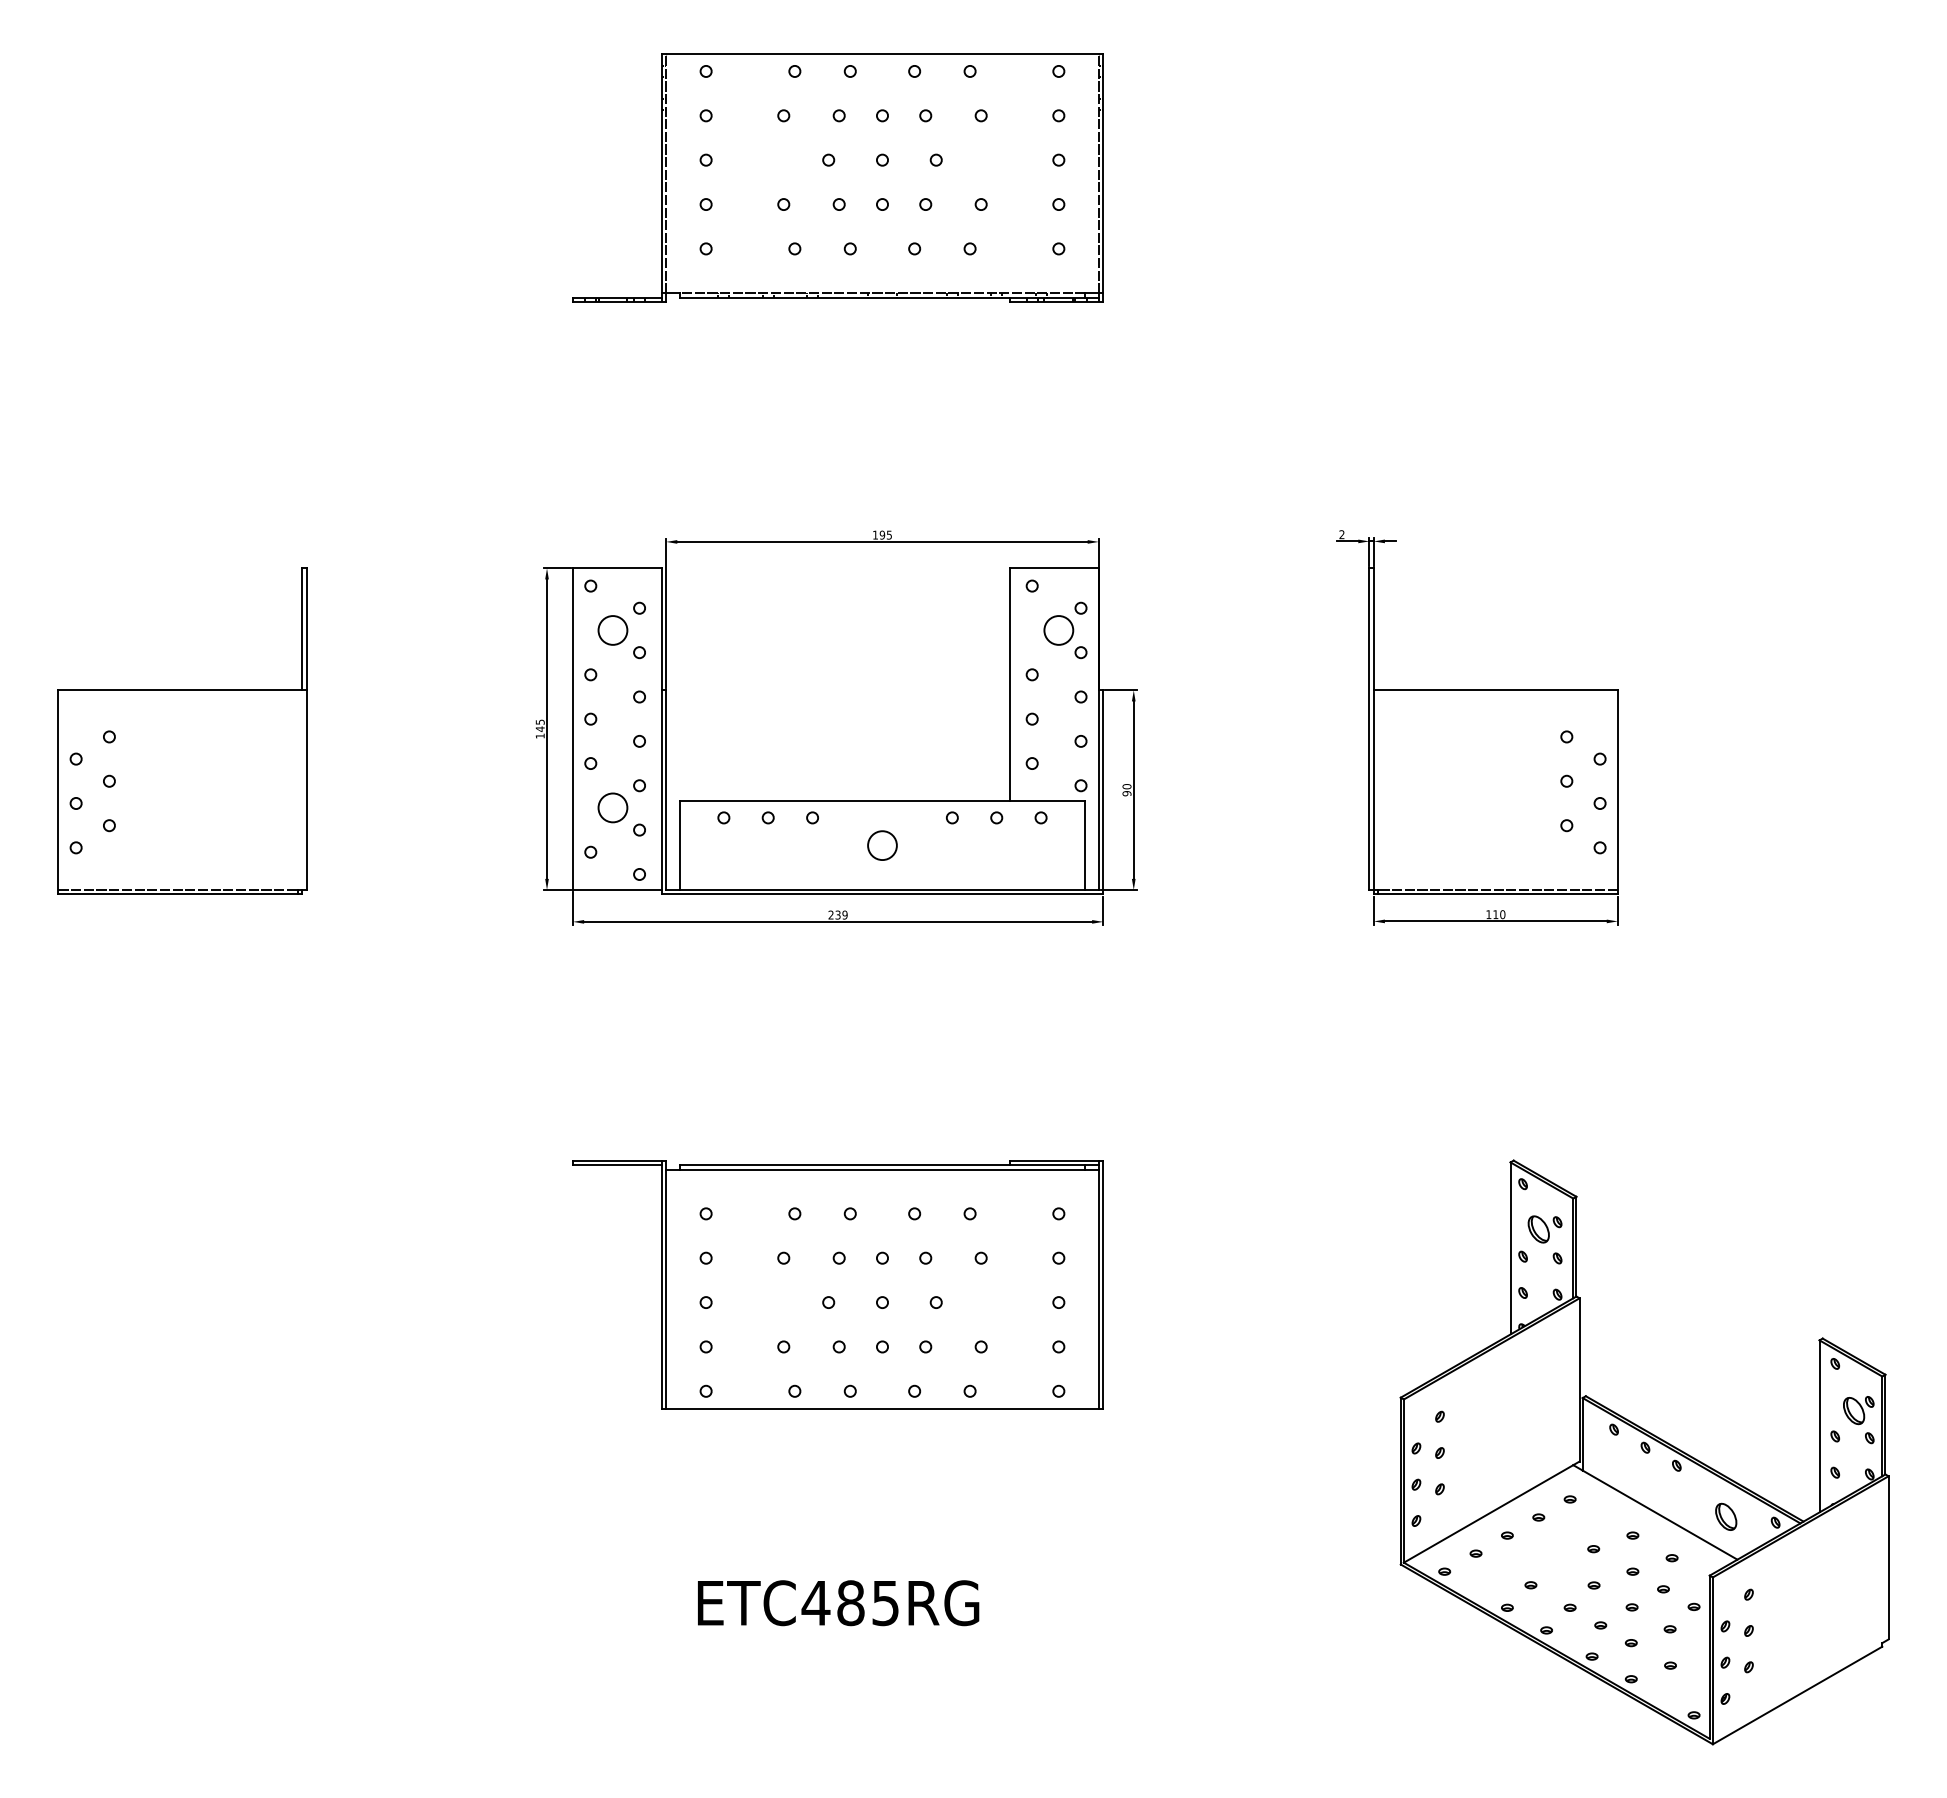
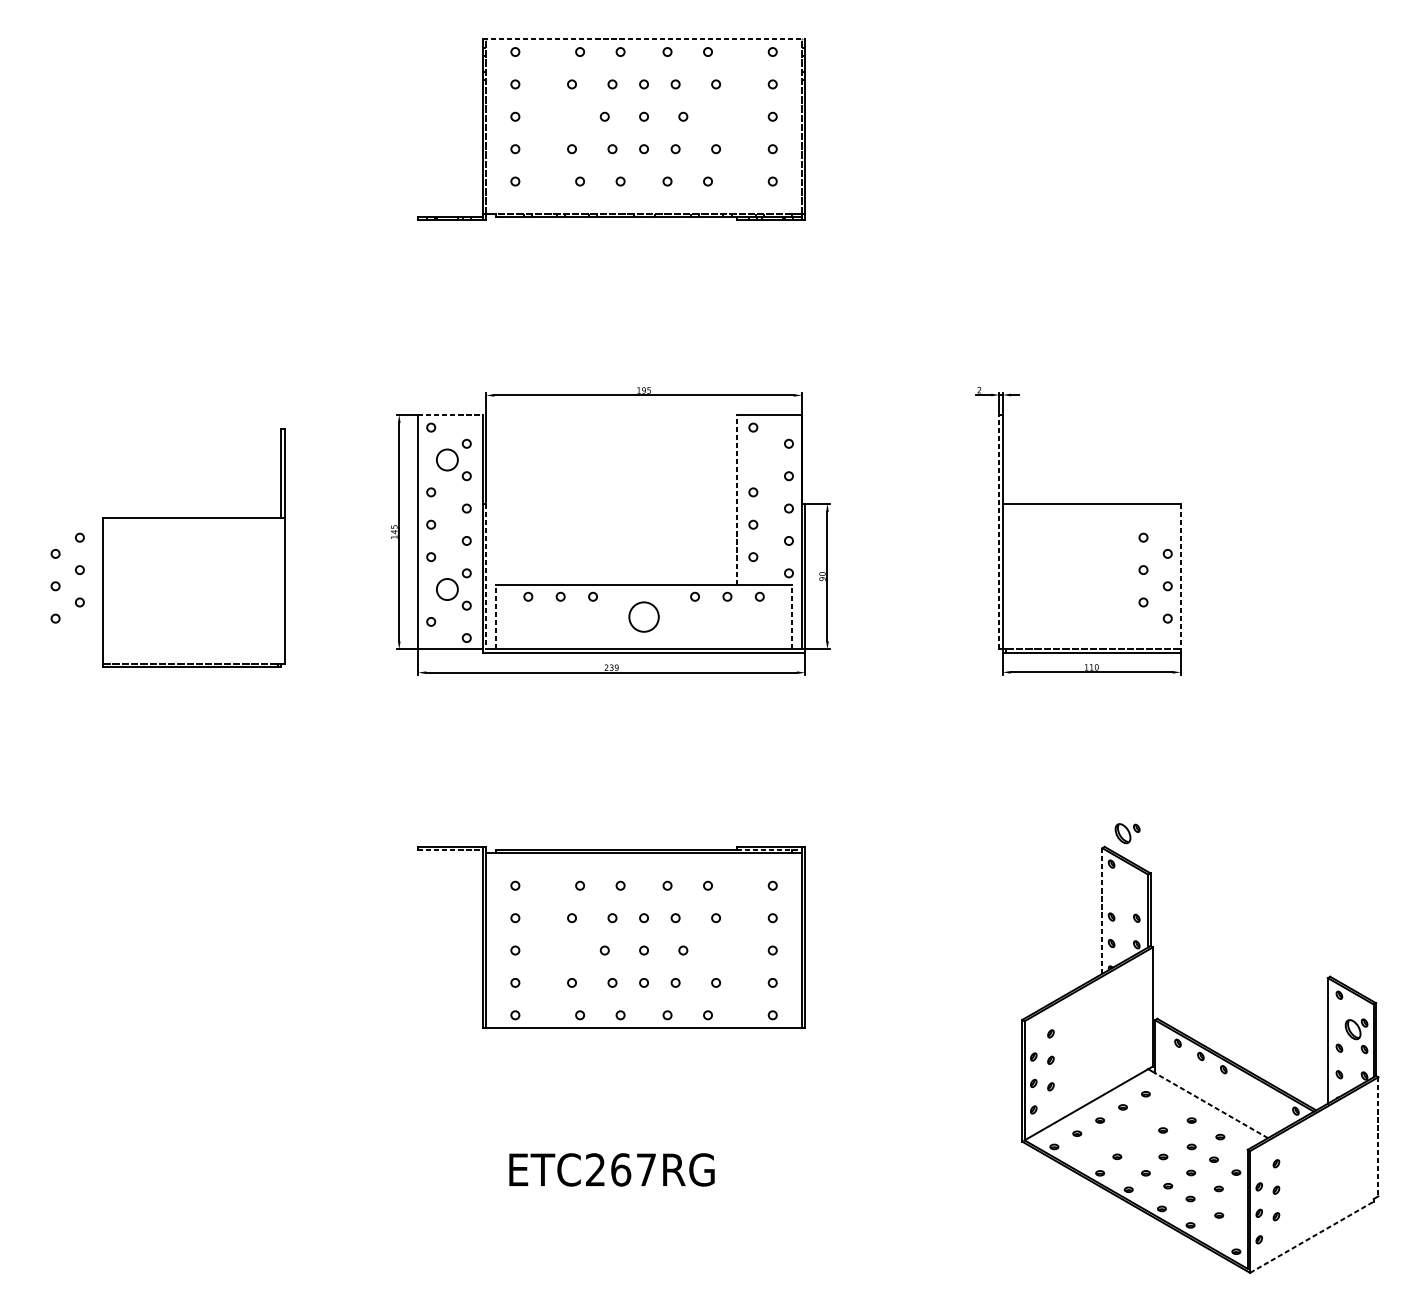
line: (882, 53) -> (644, 38), solid -> dashed
line: (617, 568) -> (450, 414), solid -> dashed
circle: (1058, 630) -> (772, 460), removed
line: (1010, 684) -> (737, 499), solid -> dashed
line: (1369, 729) -> (999, 532), solid -> dashed
part: (182, 730) -> (193, 547), moved
line: (666, 790) -> (486, 576), solid -> dashed
line: (1617, 792) -> (1180, 578), solid -> dashed
line: (679, 845) -> (495, 616), solid -> dashed
circle: (882, 845) -> (644, 616), size x1.4
line: (1085, 845) -> (792, 616), solid -> dashed
line: (617, 1165) -> (450, 850), solid -> dashed
line: (1054, 1165) -> (769, 850), solid -> dashed
part: (1544, 1229) -> (1127, 833), moved
line: (1510, 1247) -> (1102, 910), solid -> dashed
line: (1659, 1514) -> (1211, 1105), solid -> dashed
part: (1726, 1516) -> (1260, 1106), removed
line: (1888, 1557) -> (1378, 1136), solid -> dashed
text: (849, 1603) -> (620, 1170), ETC485RG -> ETC267RG
line: (1797, 1695) -> (1311, 1237), solid -> dashed

